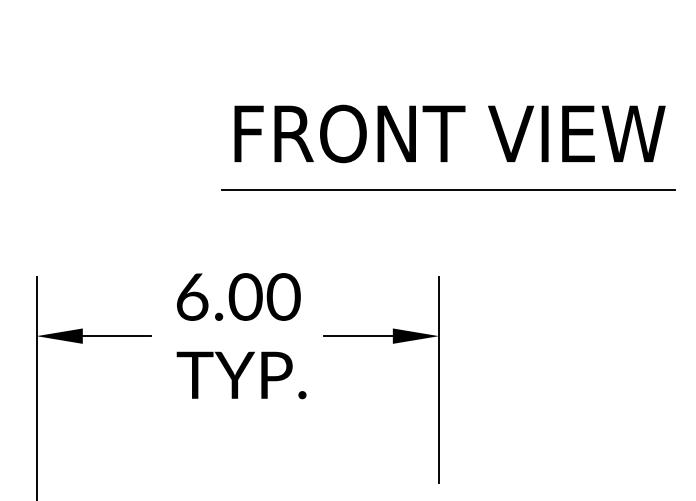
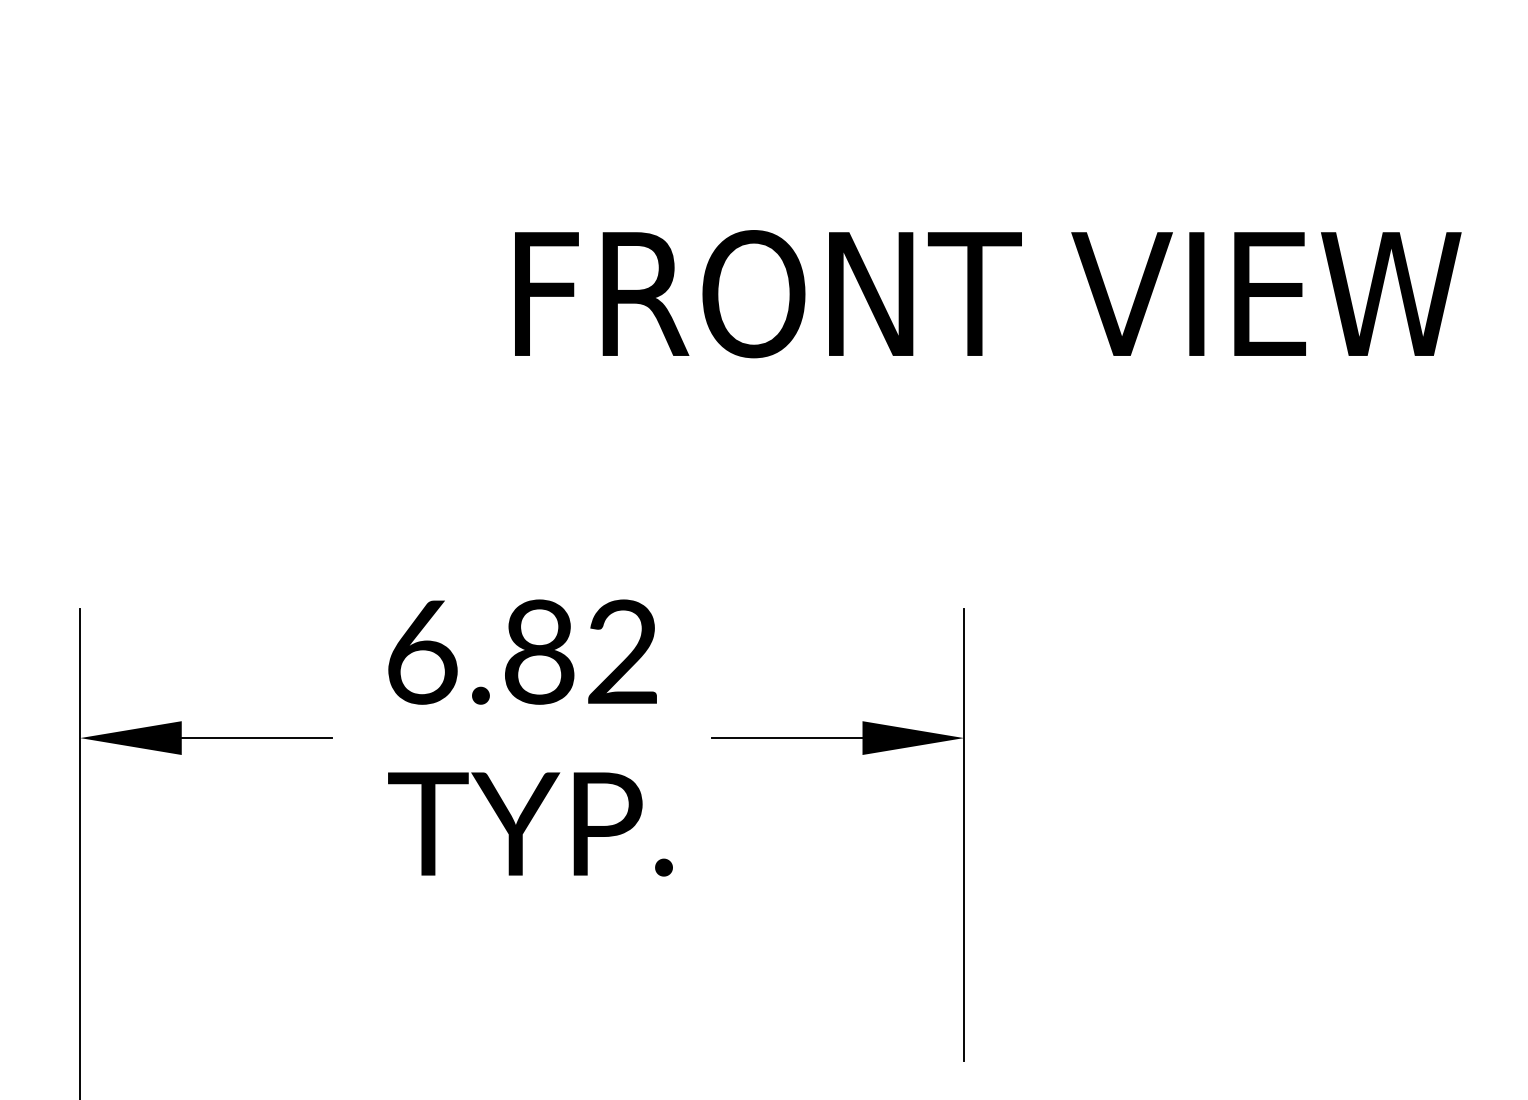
line: (448, 189) -> (984, 416), removed
text: (264, 296) -> (580, 651), 6.00 -> 6.82

